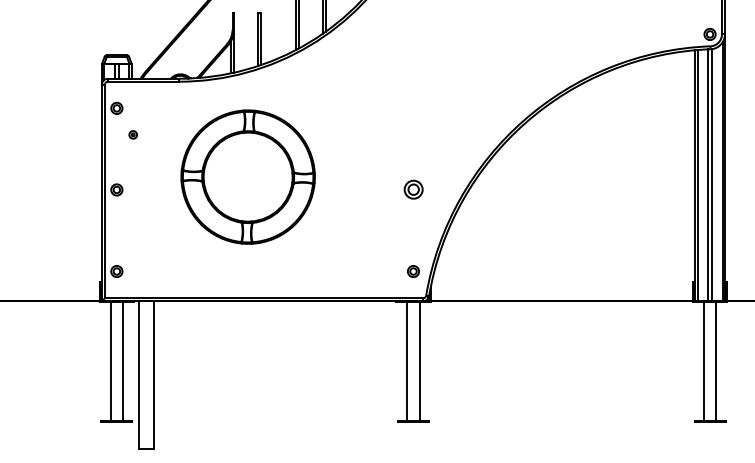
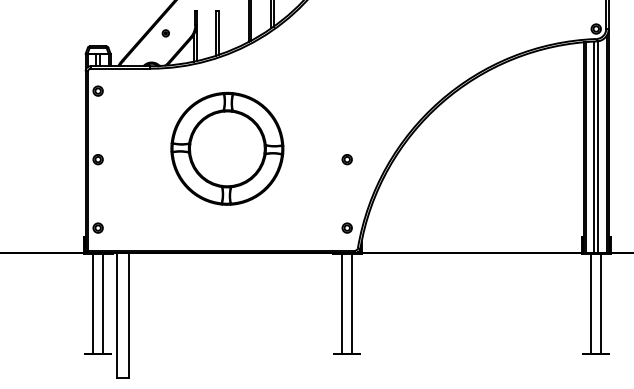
part: (132, 135) -> (165, 33), moved
part: (248, 176) -> (227, 148), moved
part: (412, 189) -> (346, 159), size x0.62

